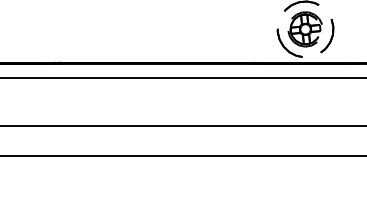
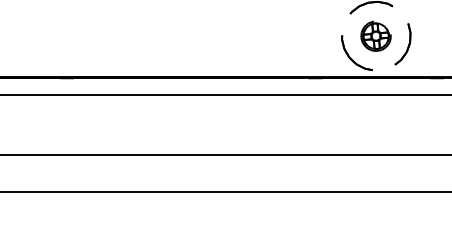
part: (304, 29) -> (374, 36), size x0.7

